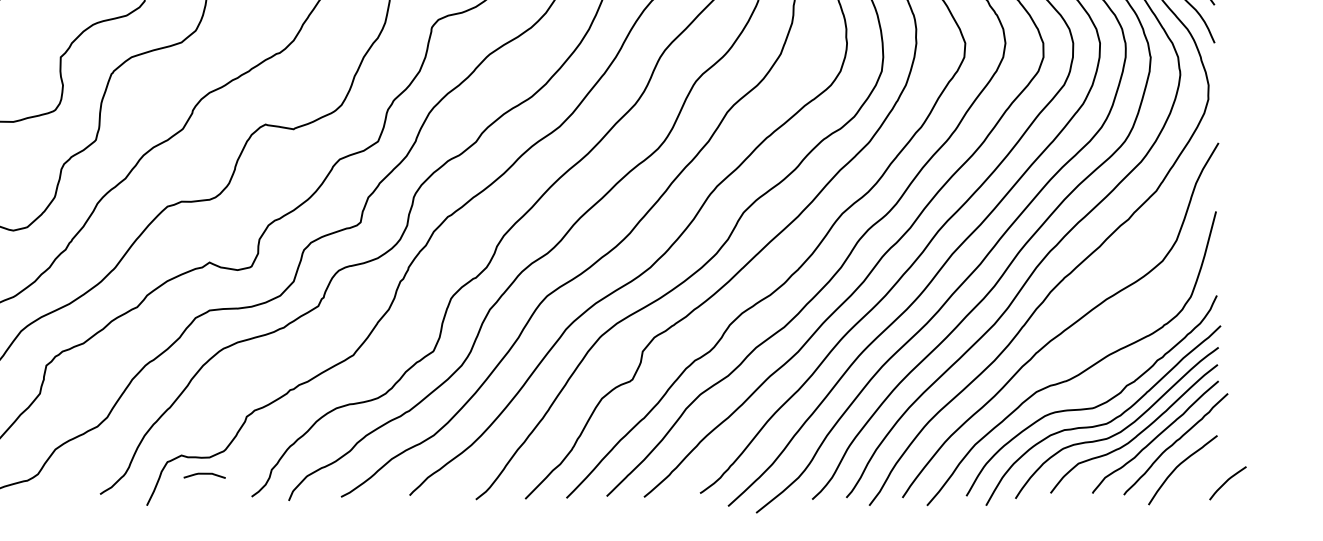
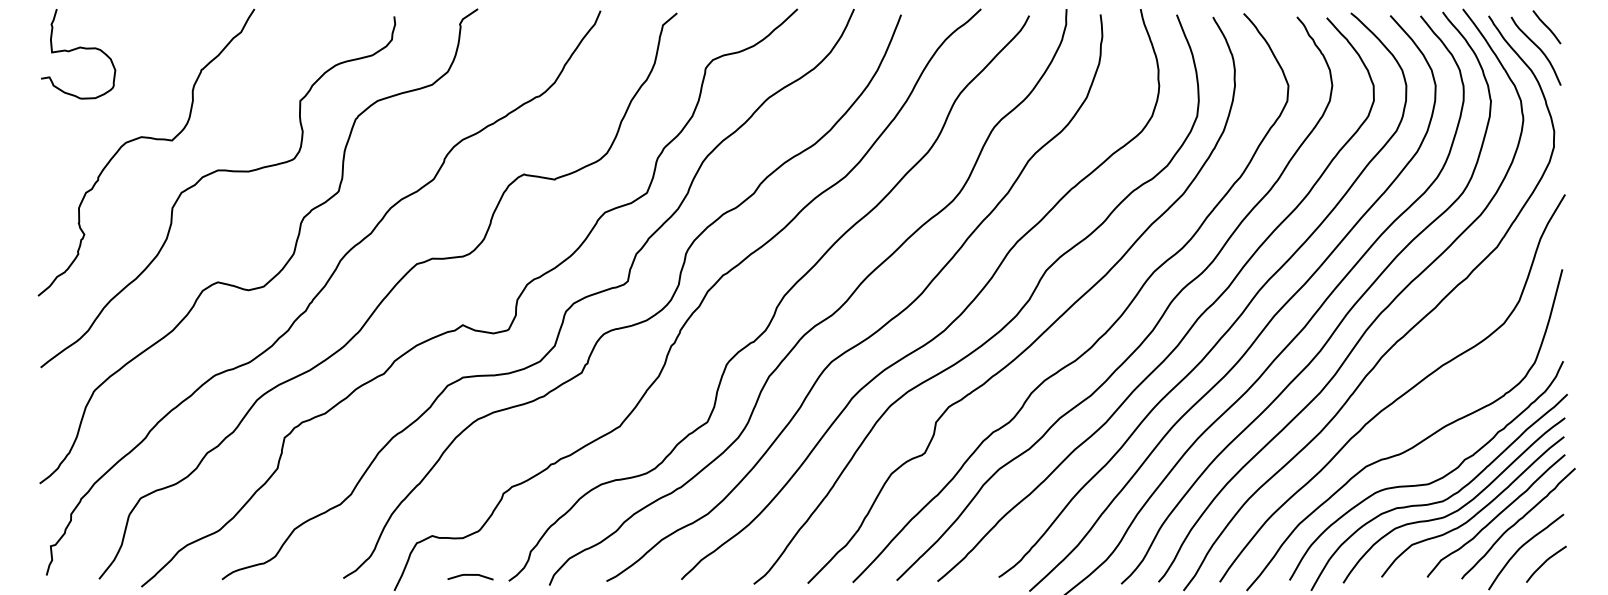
curve: (204, 474) -> (470, 575), moved
curve: (1228, 481) -> (1546, 562), moved

